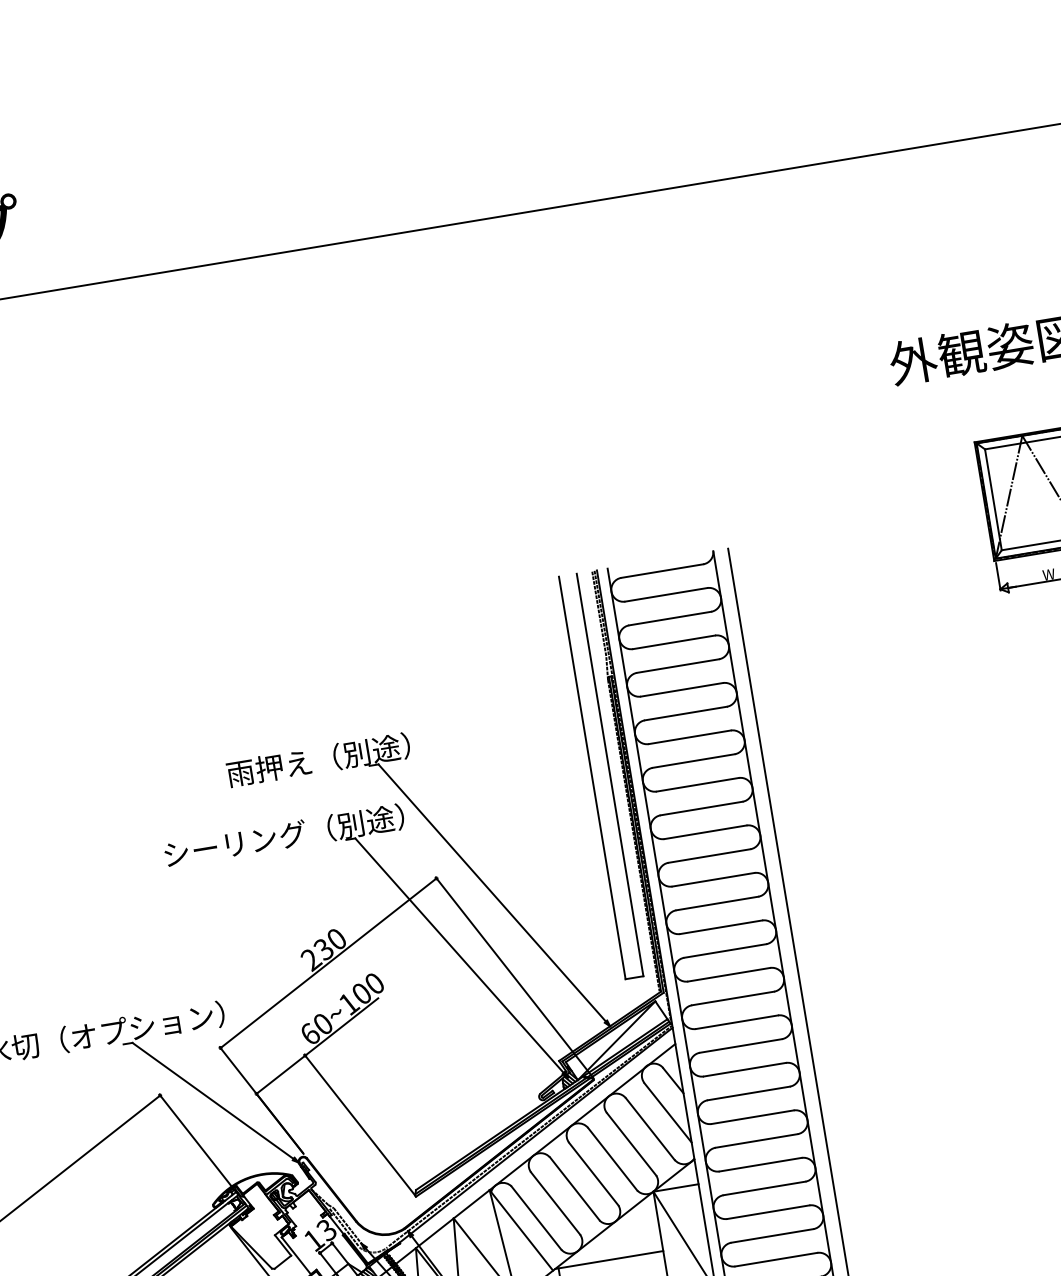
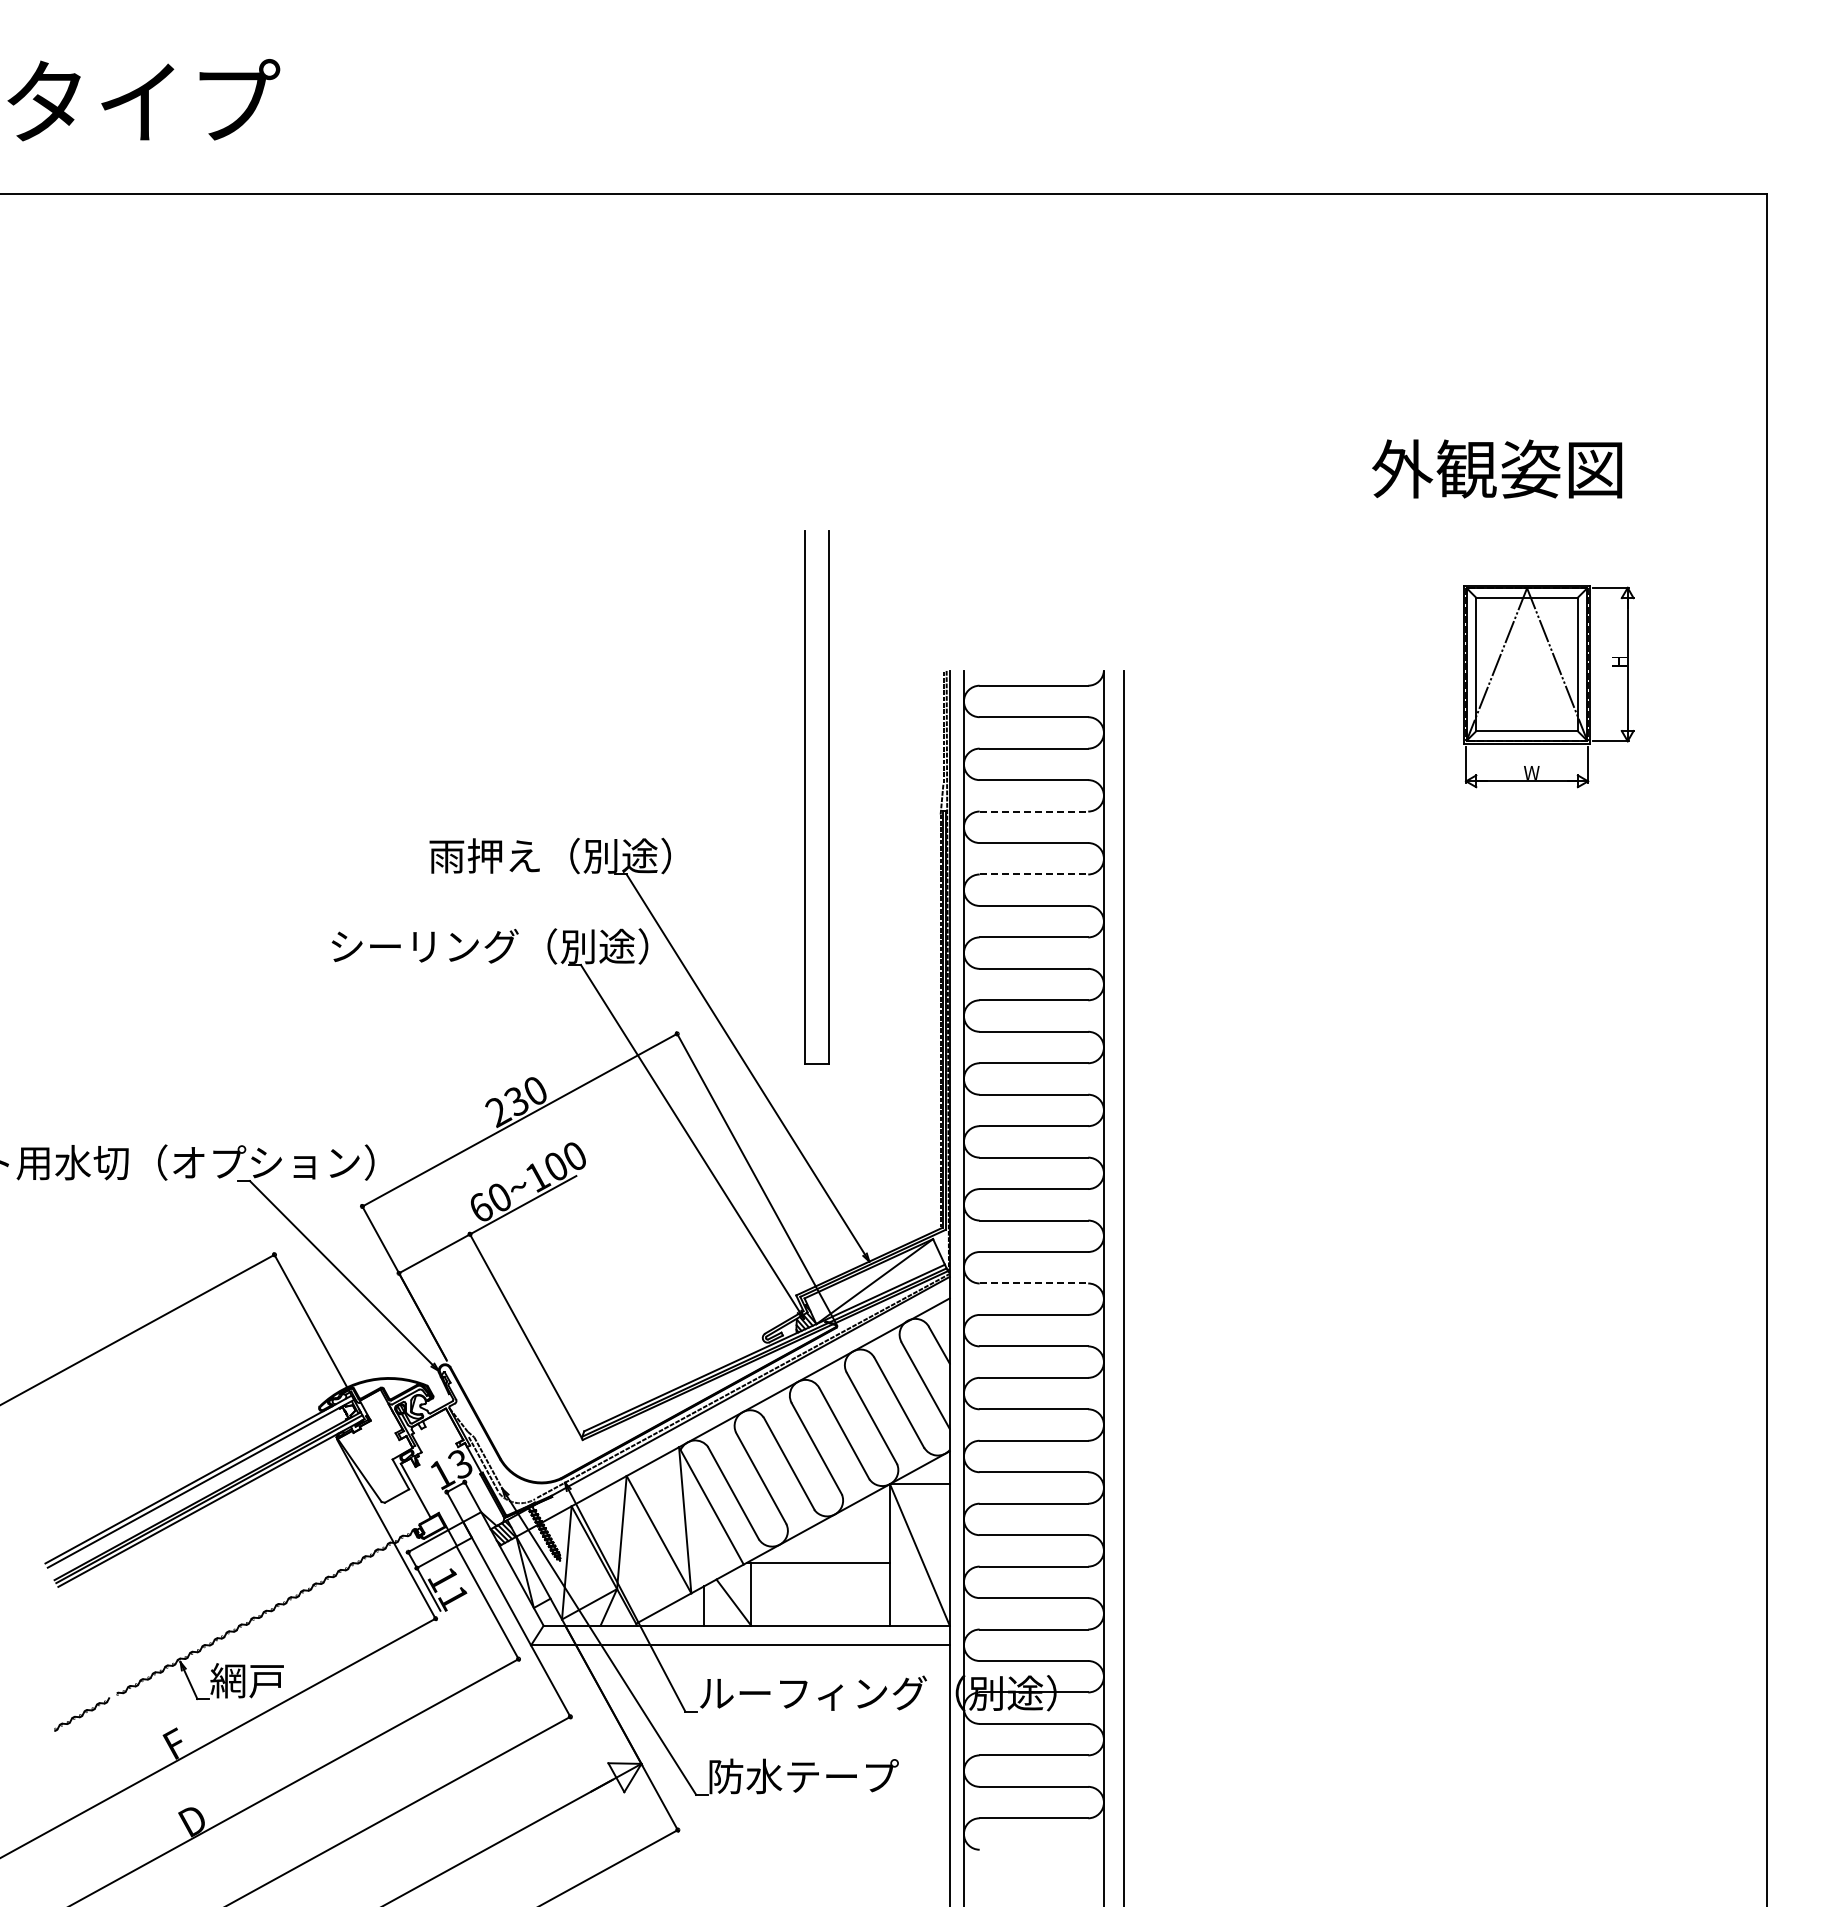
line: (678, 665) -> (1034, 811), solid -> dashed
line: (686, 713) -> (1034, 874), solid -> dashed
part: (592, 777) -> (805, 797), moved
line: (737, 1022) -> (1034, 1283), solid -> dashed

